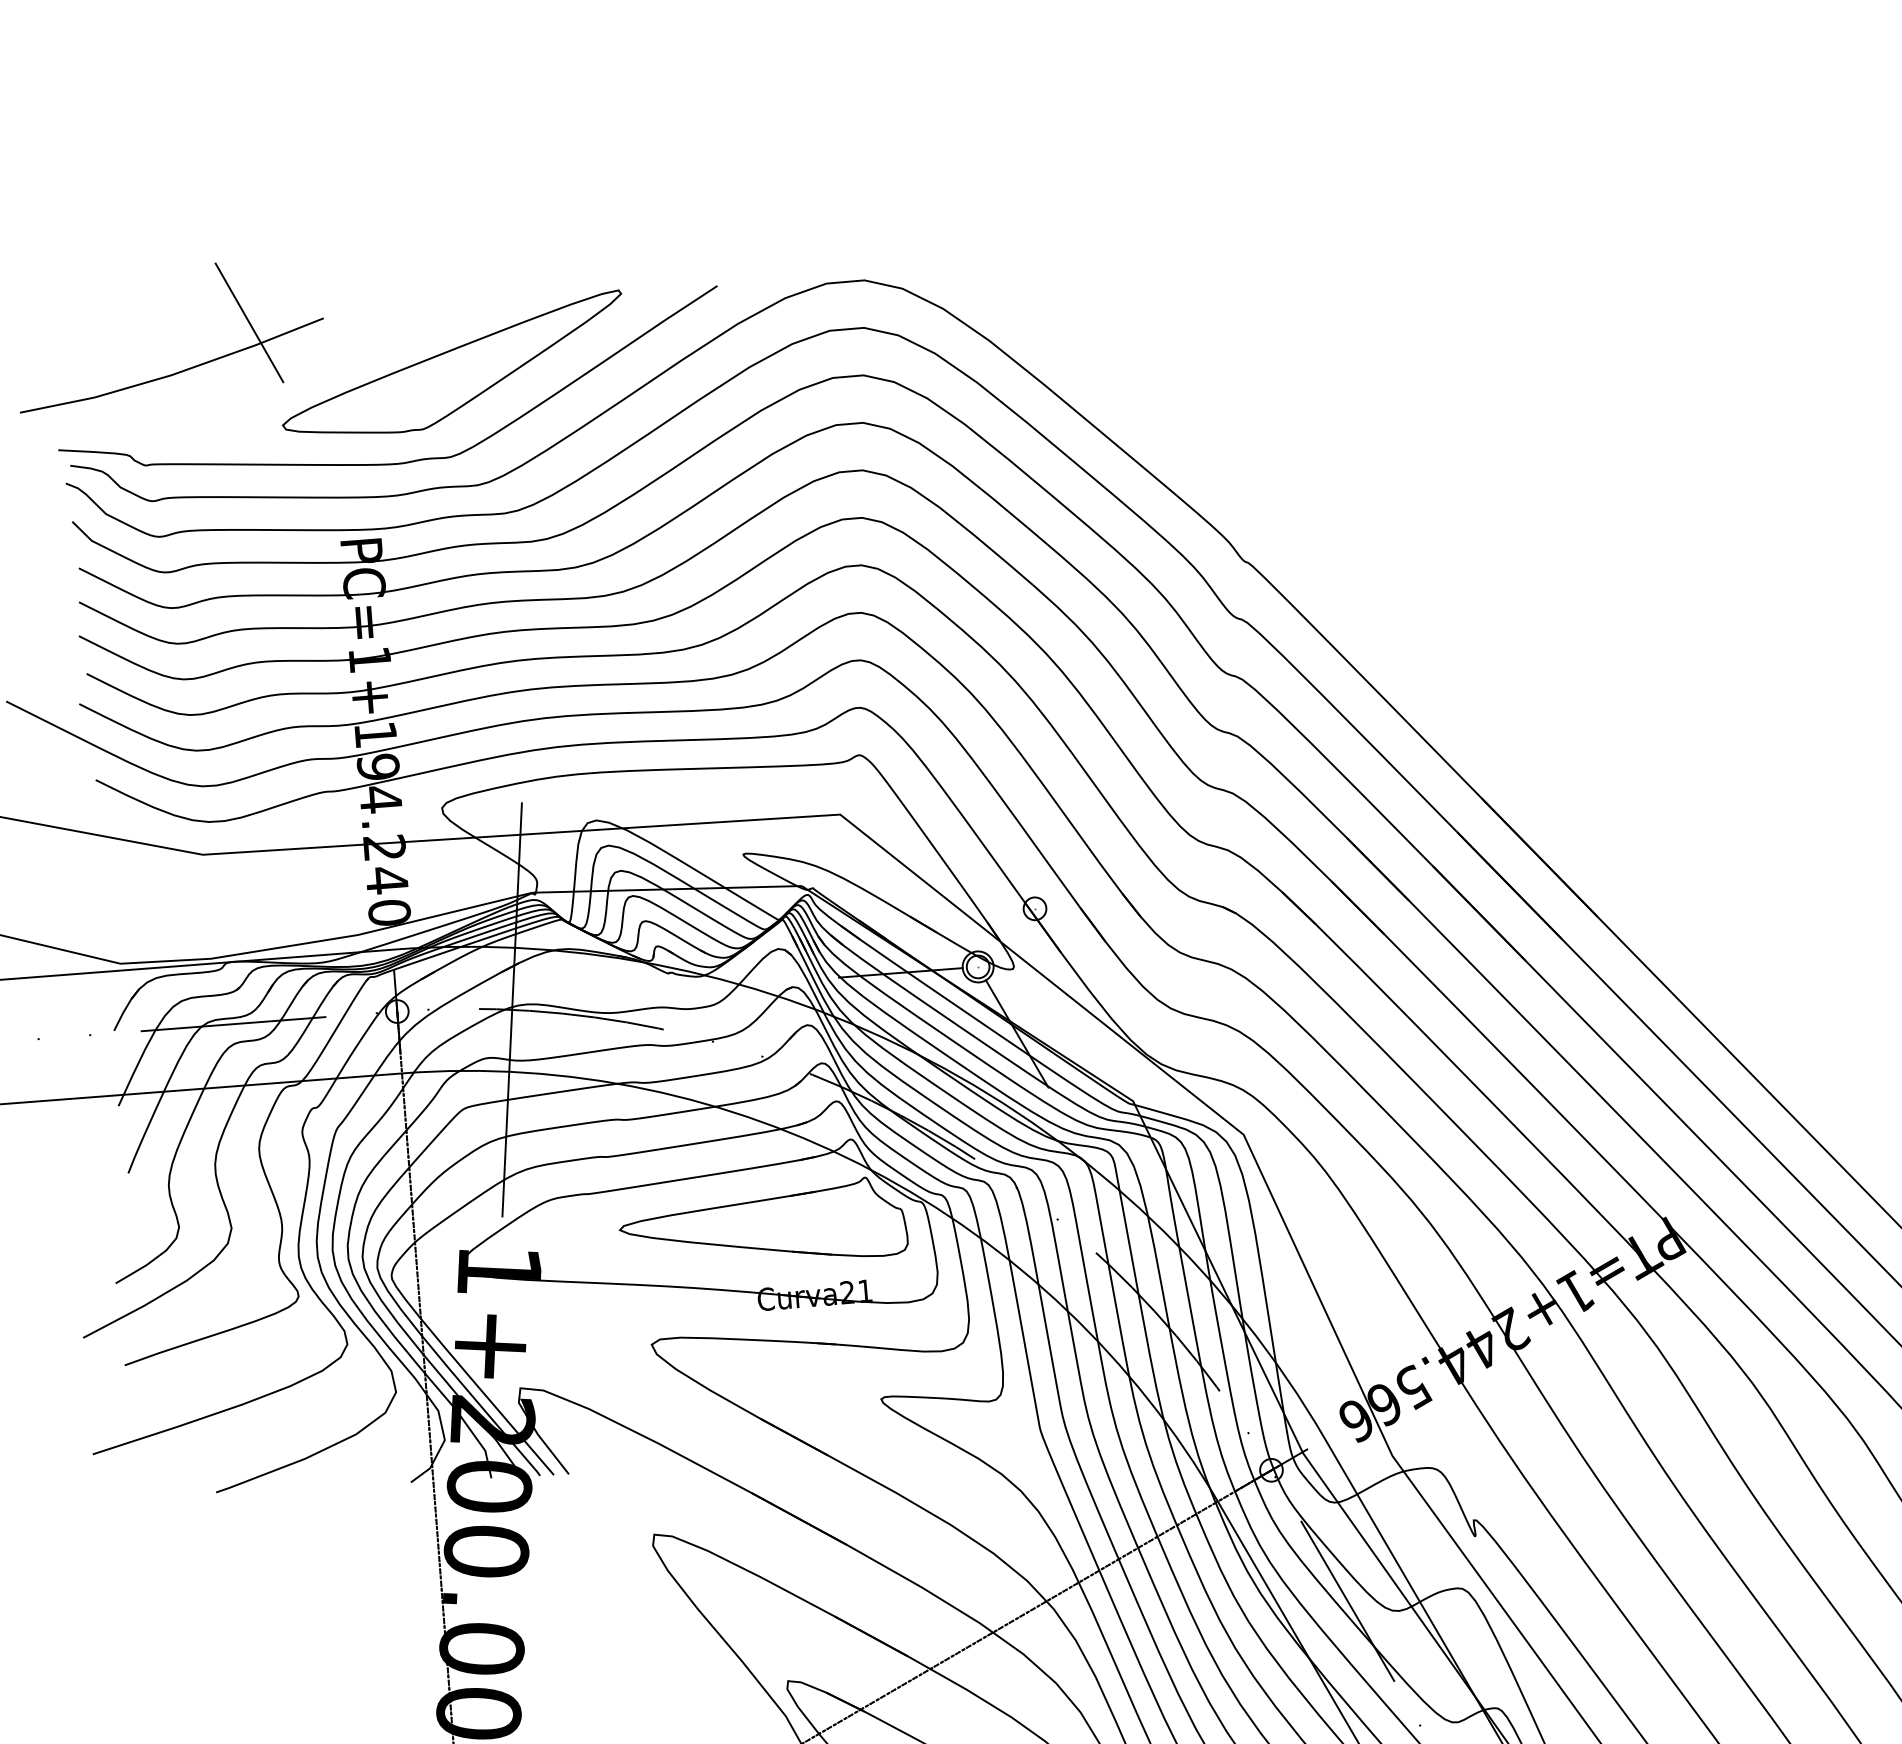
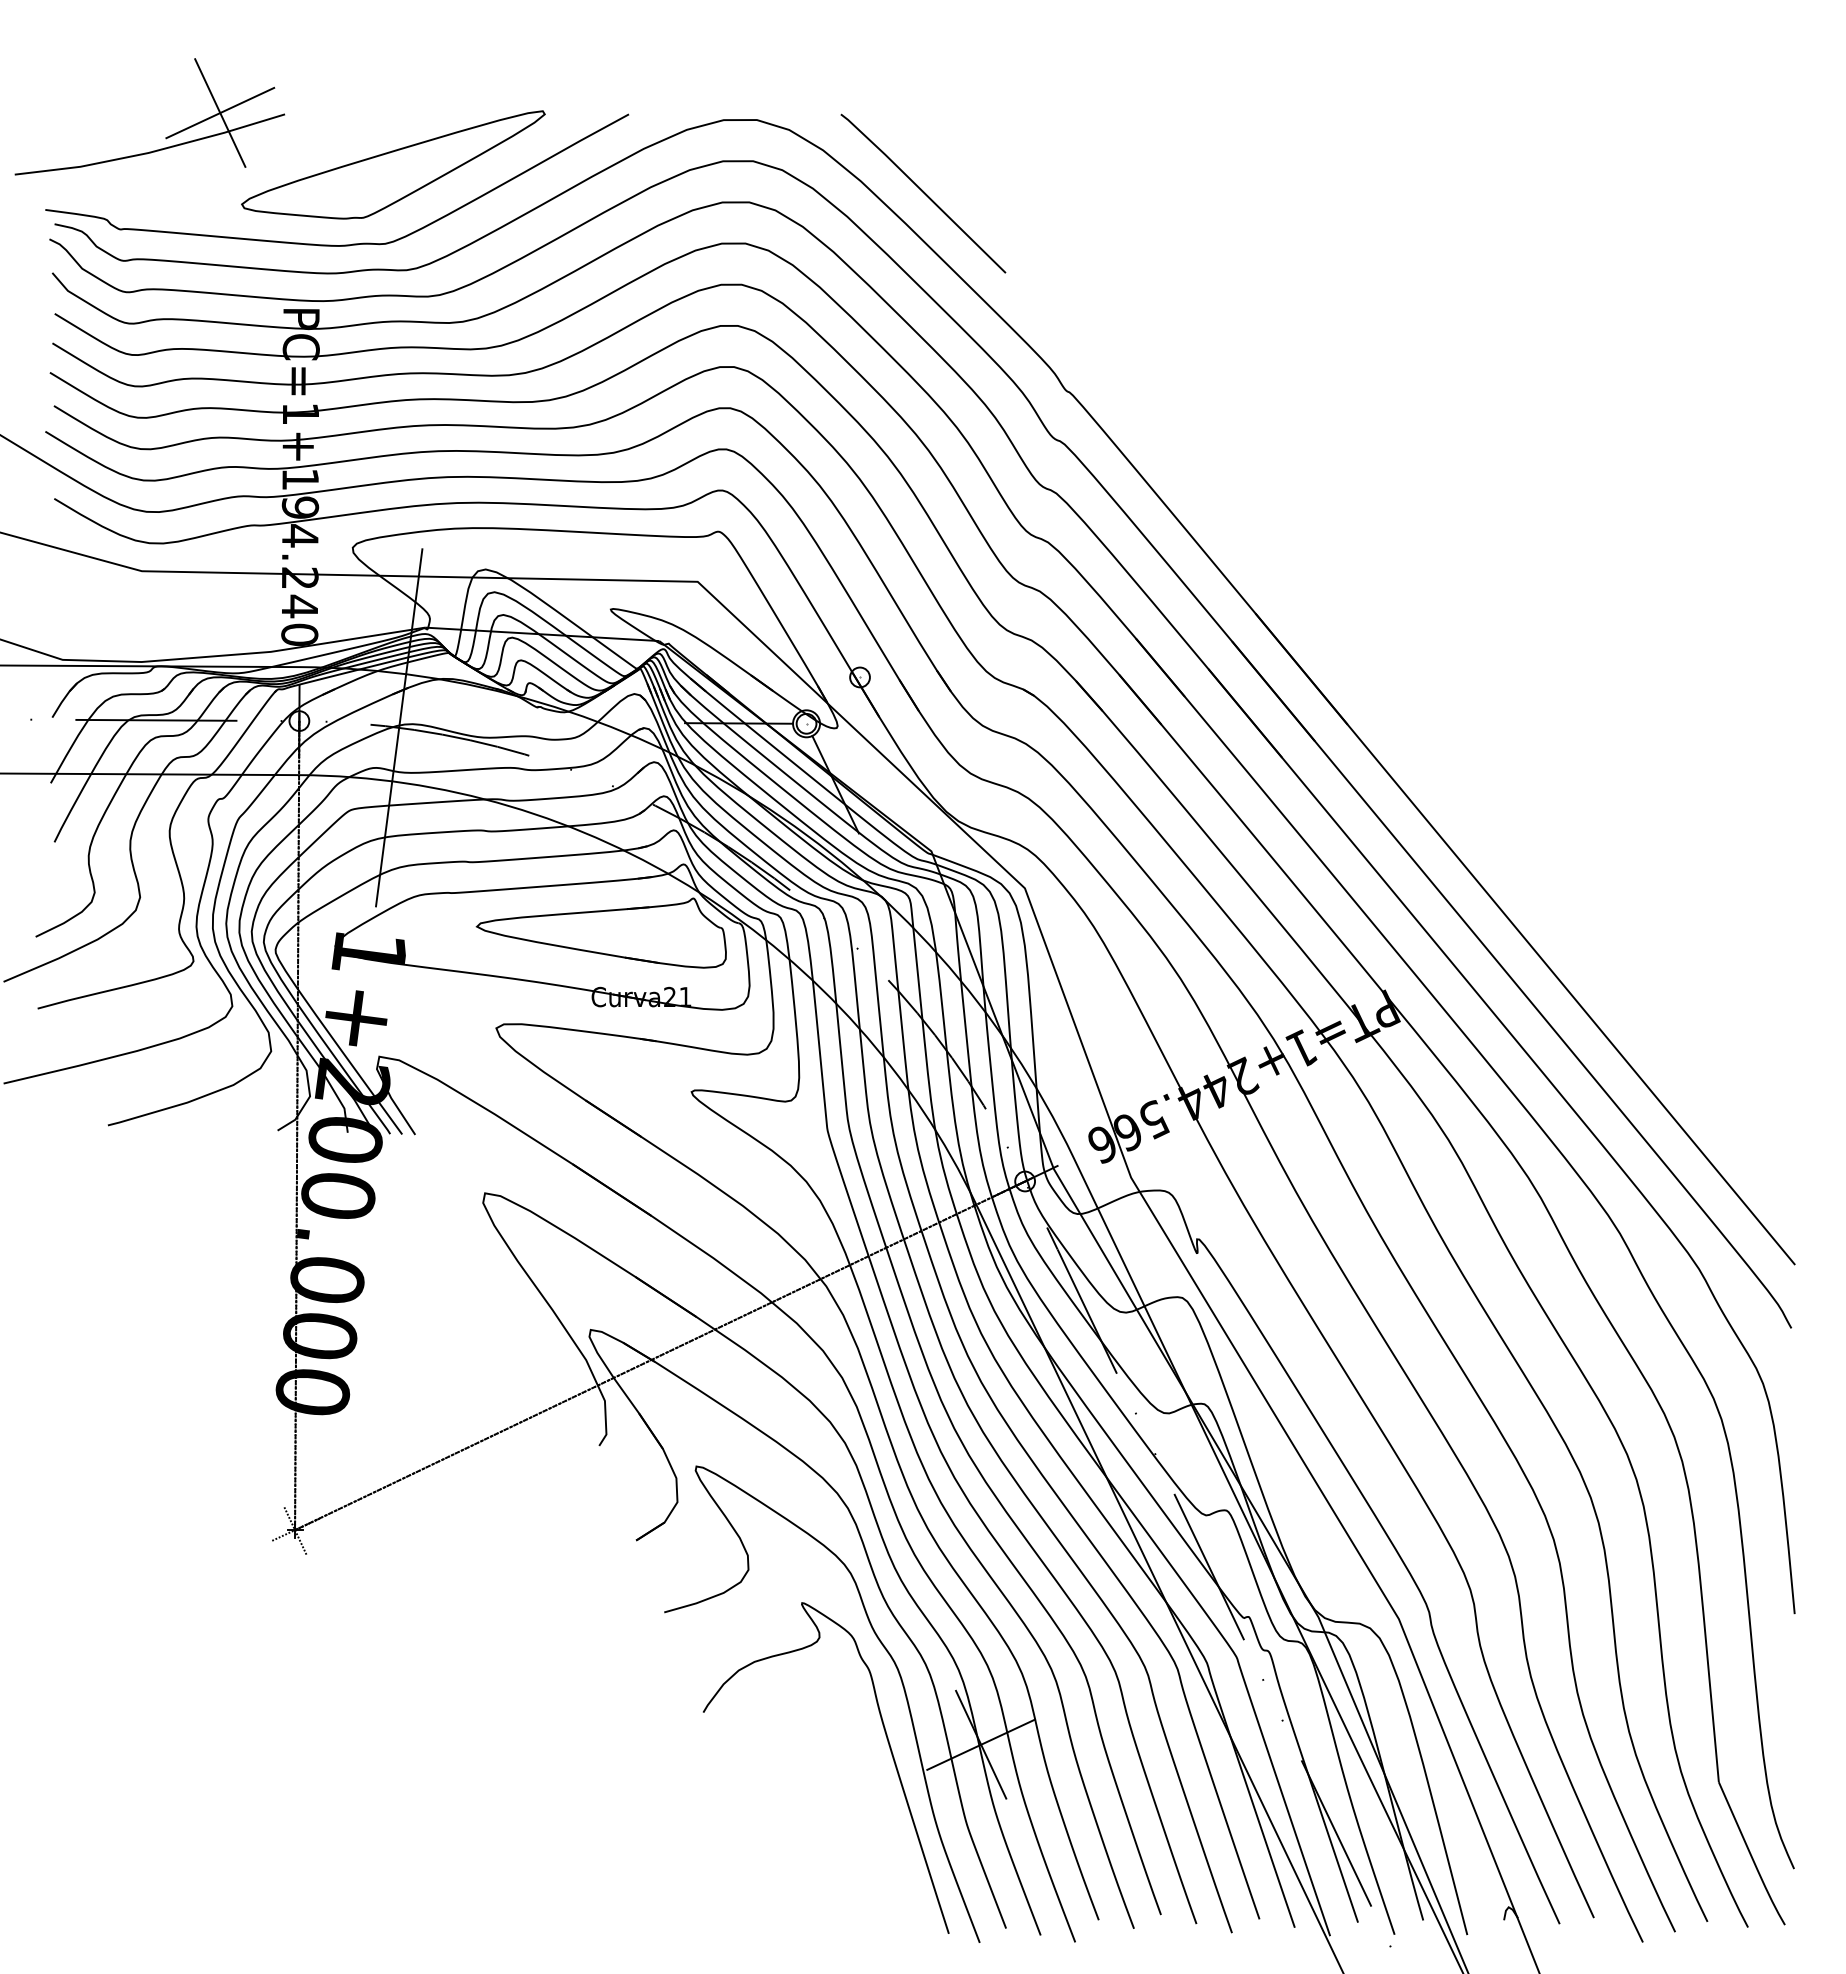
line: (249, 322) -> (220, 112), added
line: (1062, 348) -> (923, 193), added

